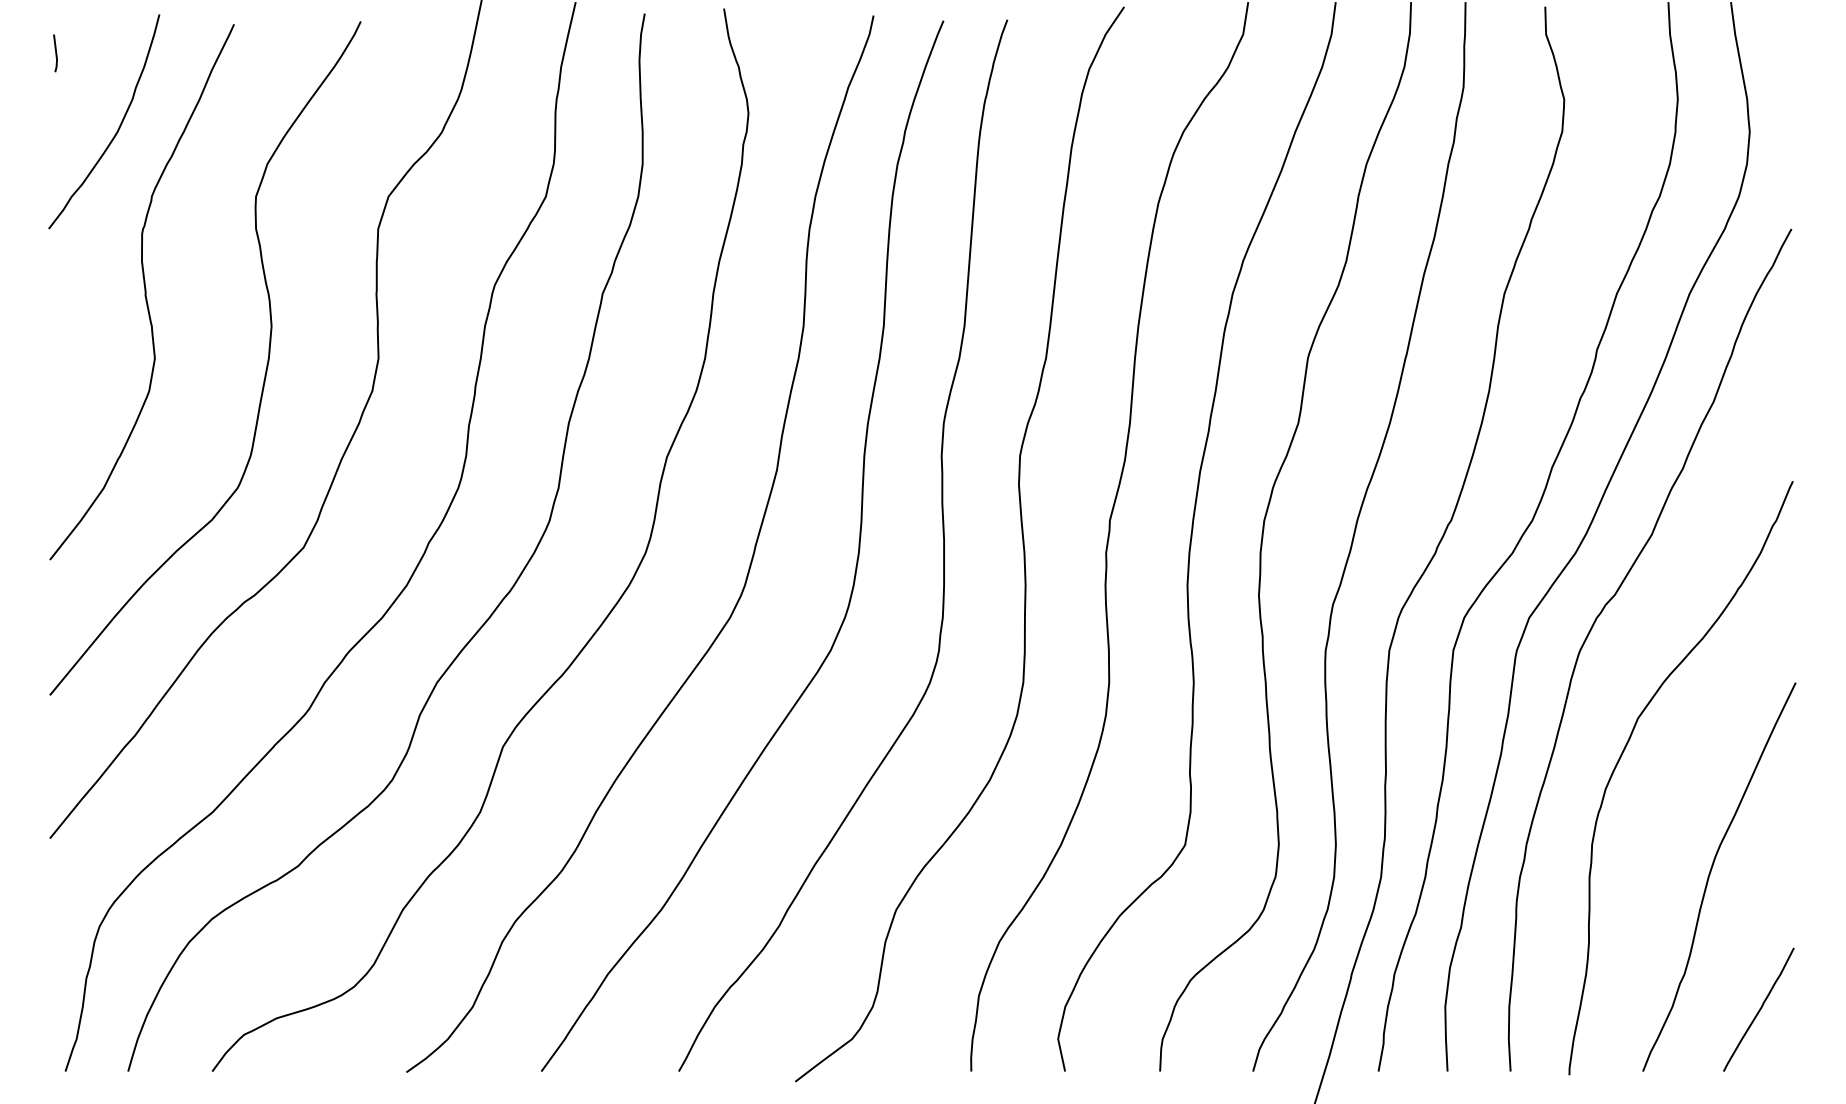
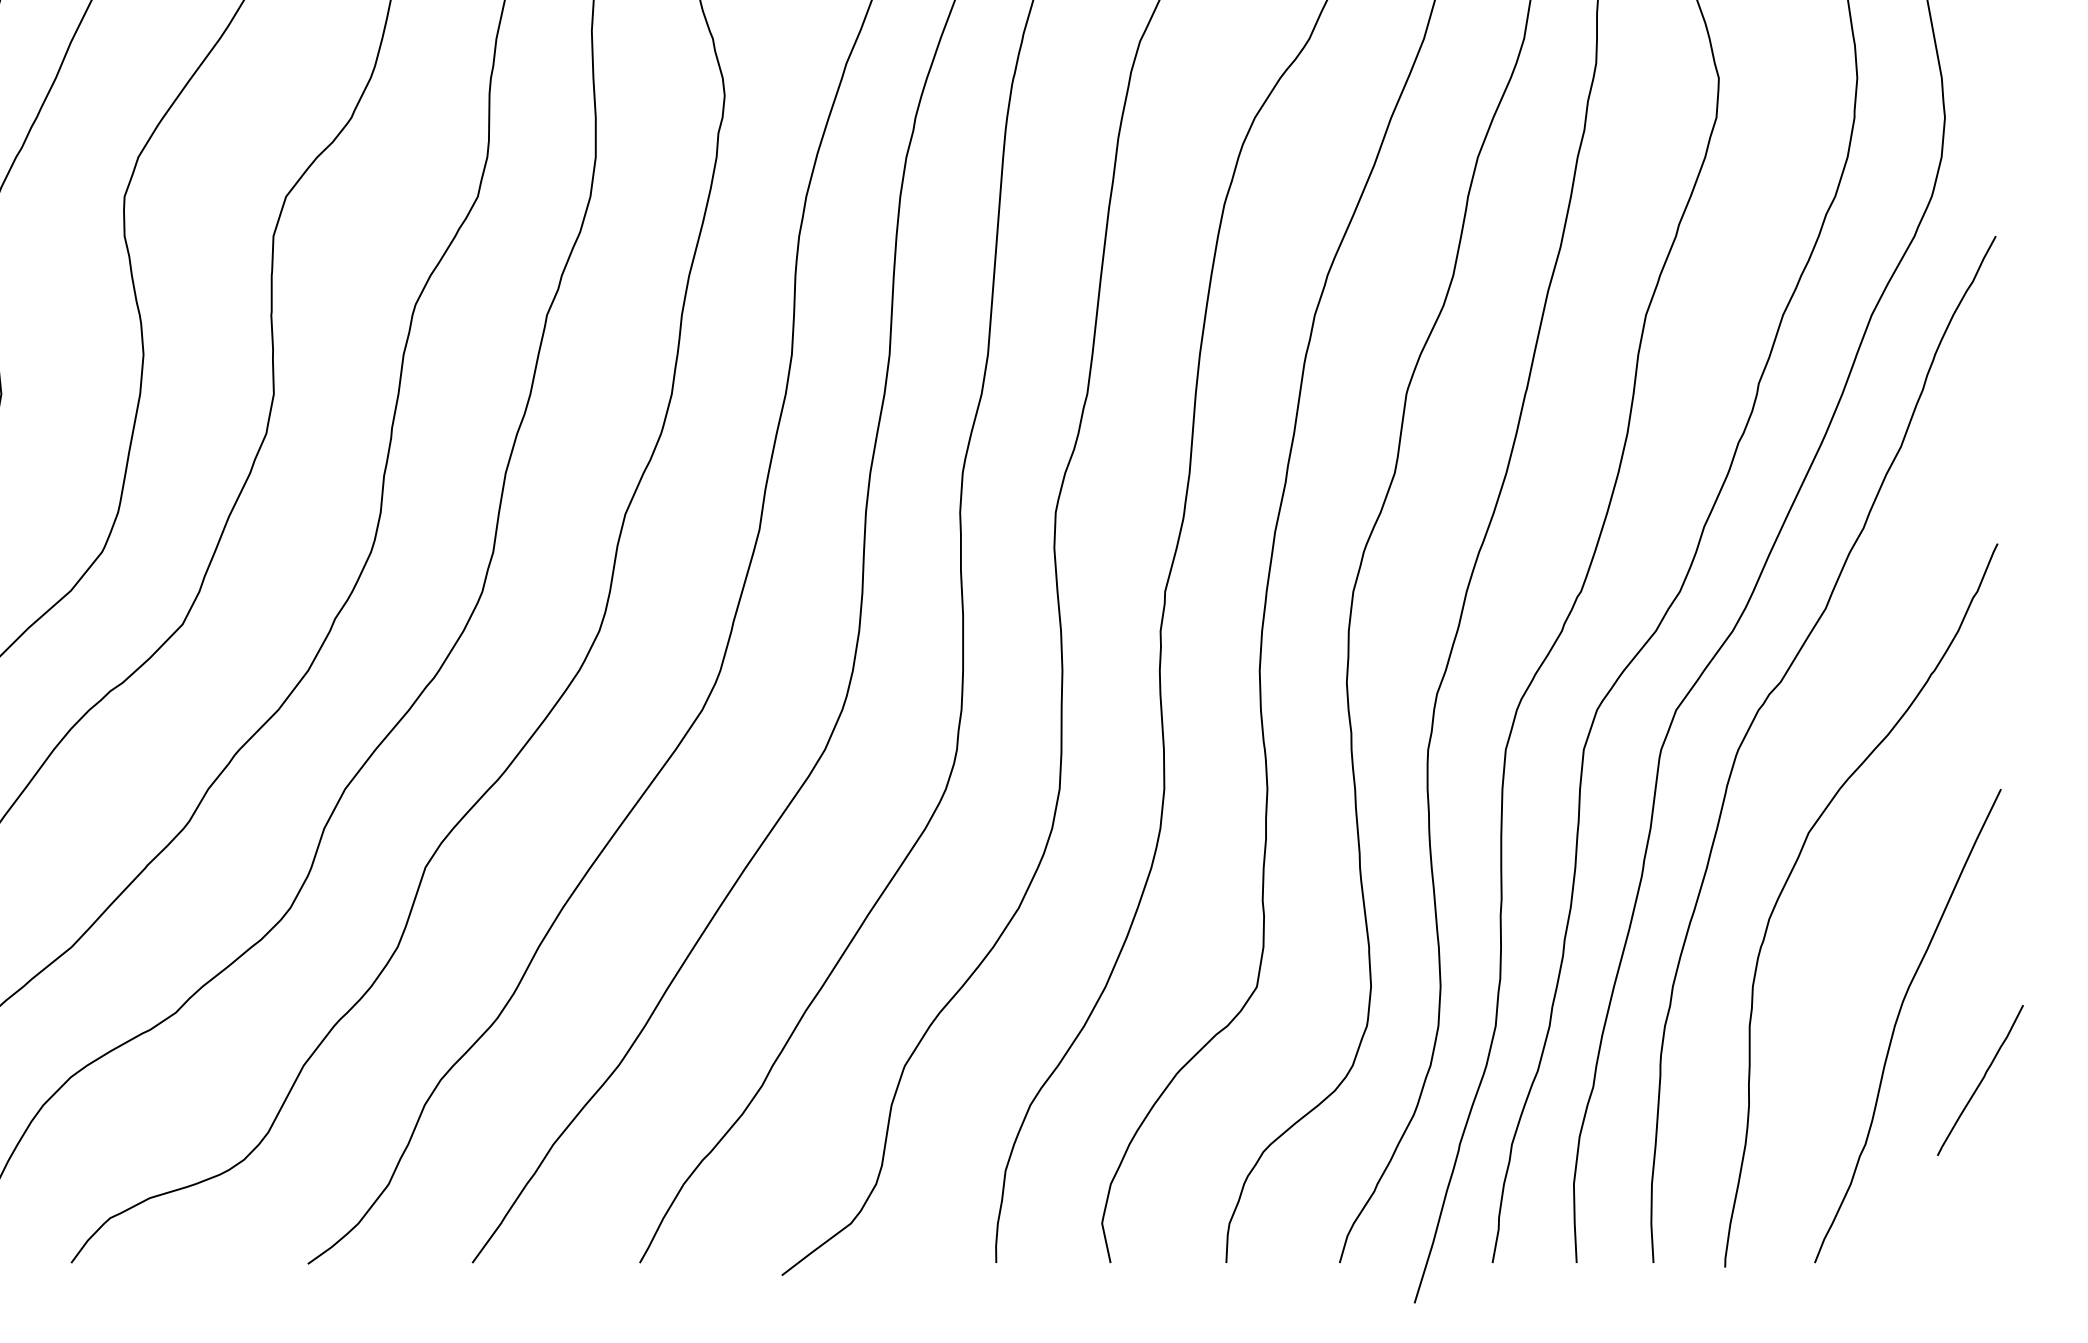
curve: (1759, 1009) -> (1981, 1080), moved

